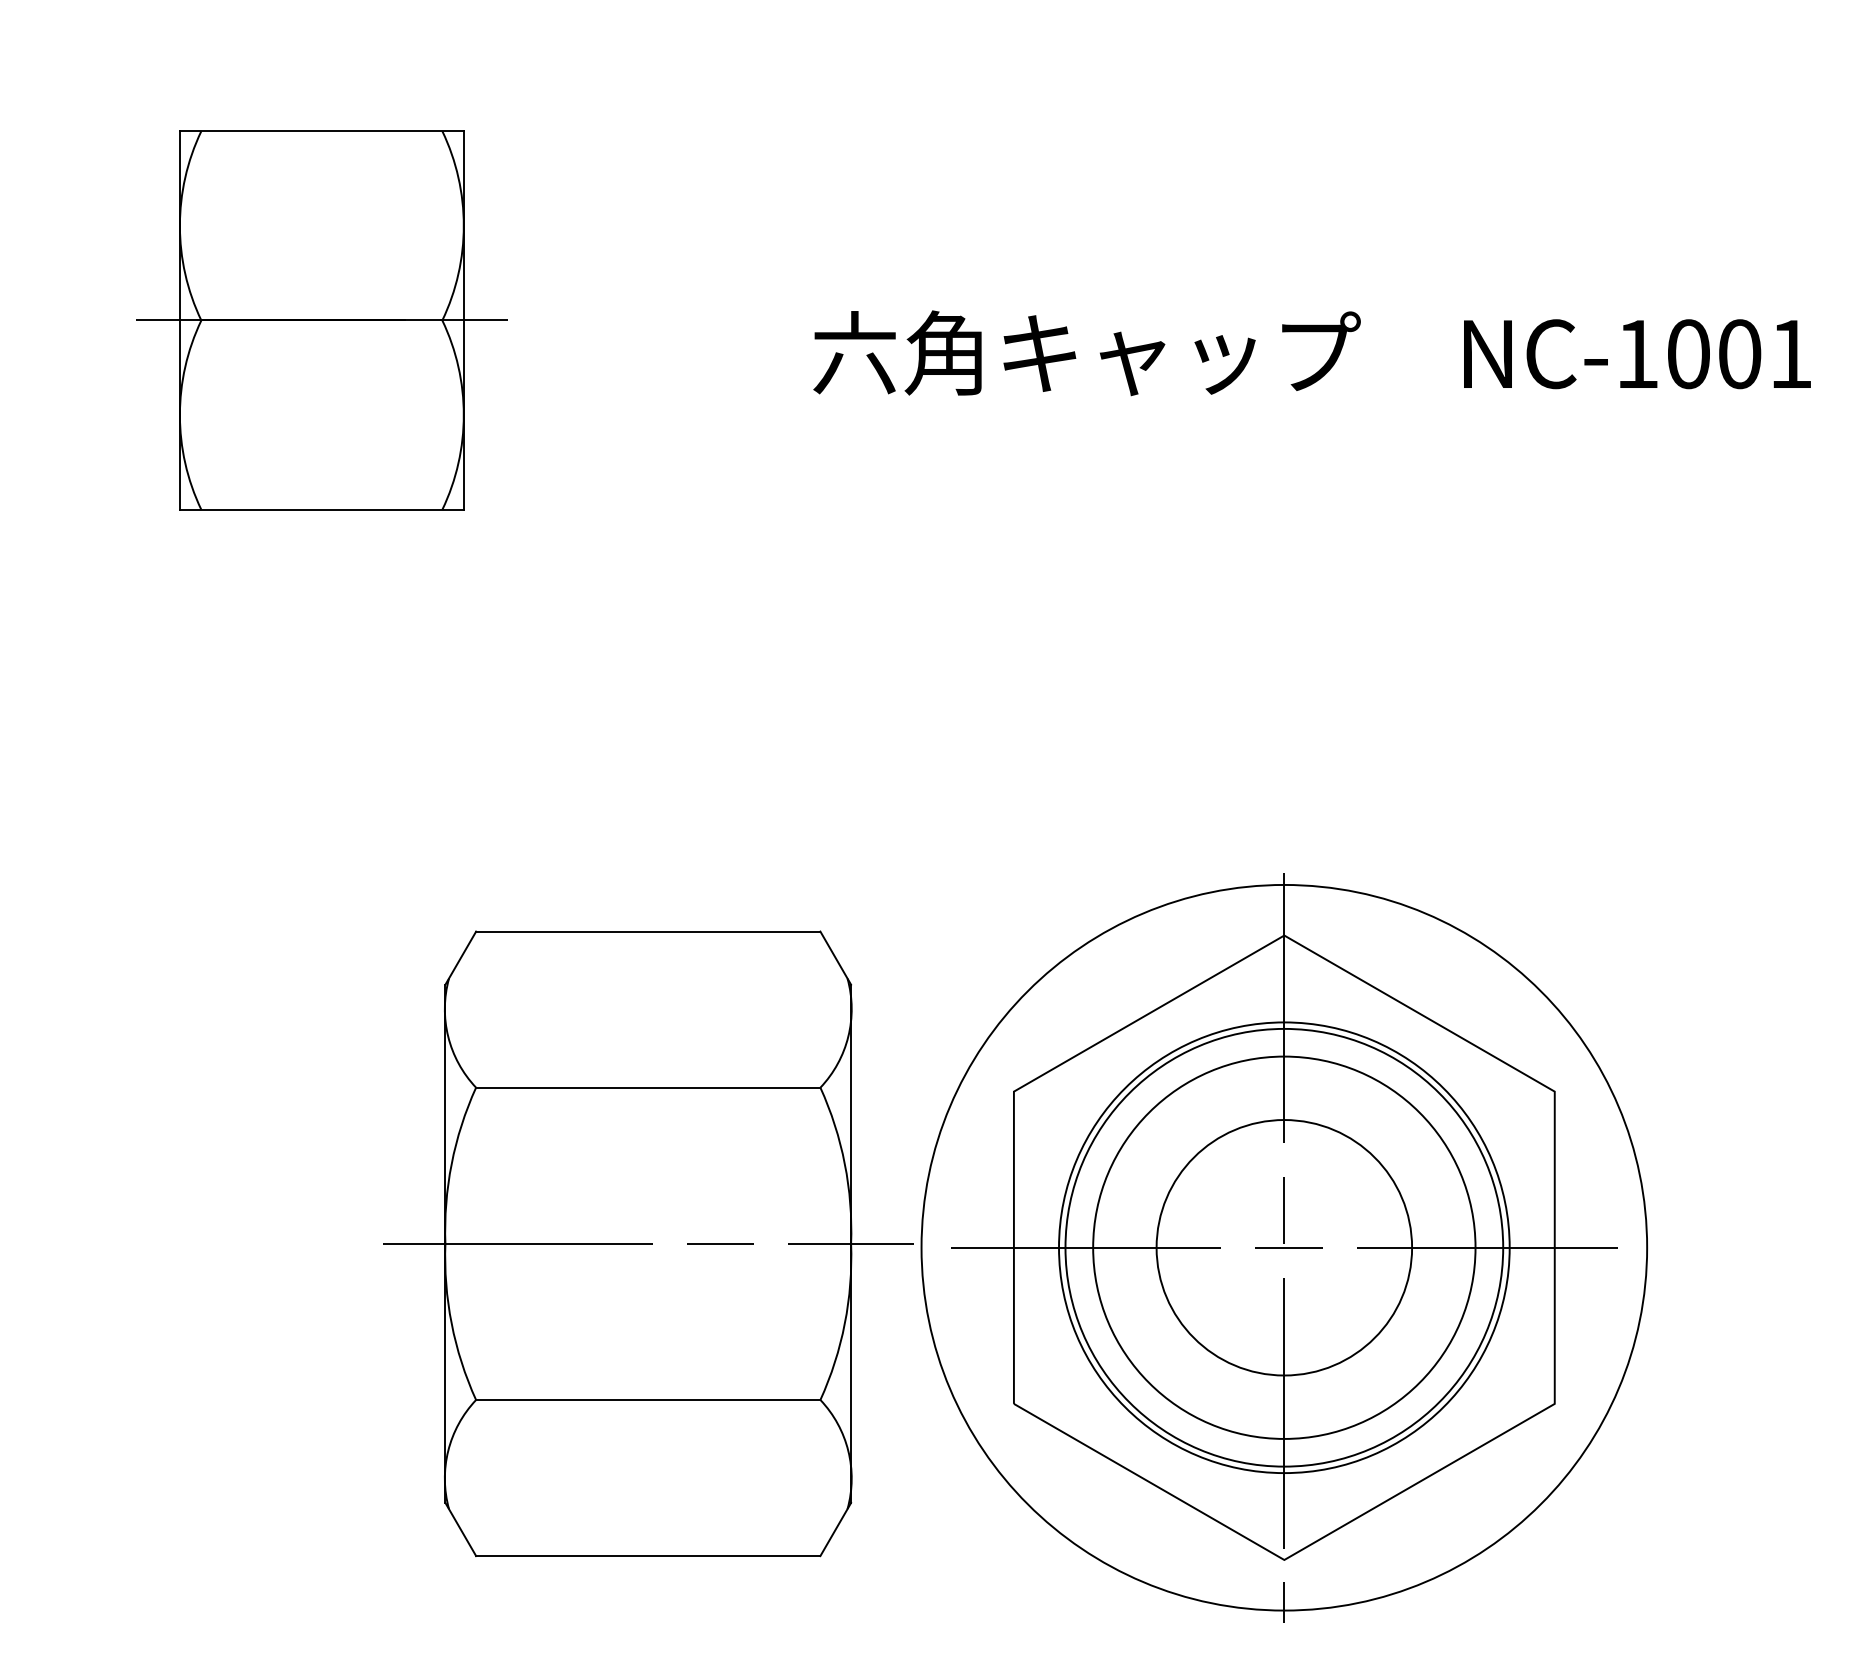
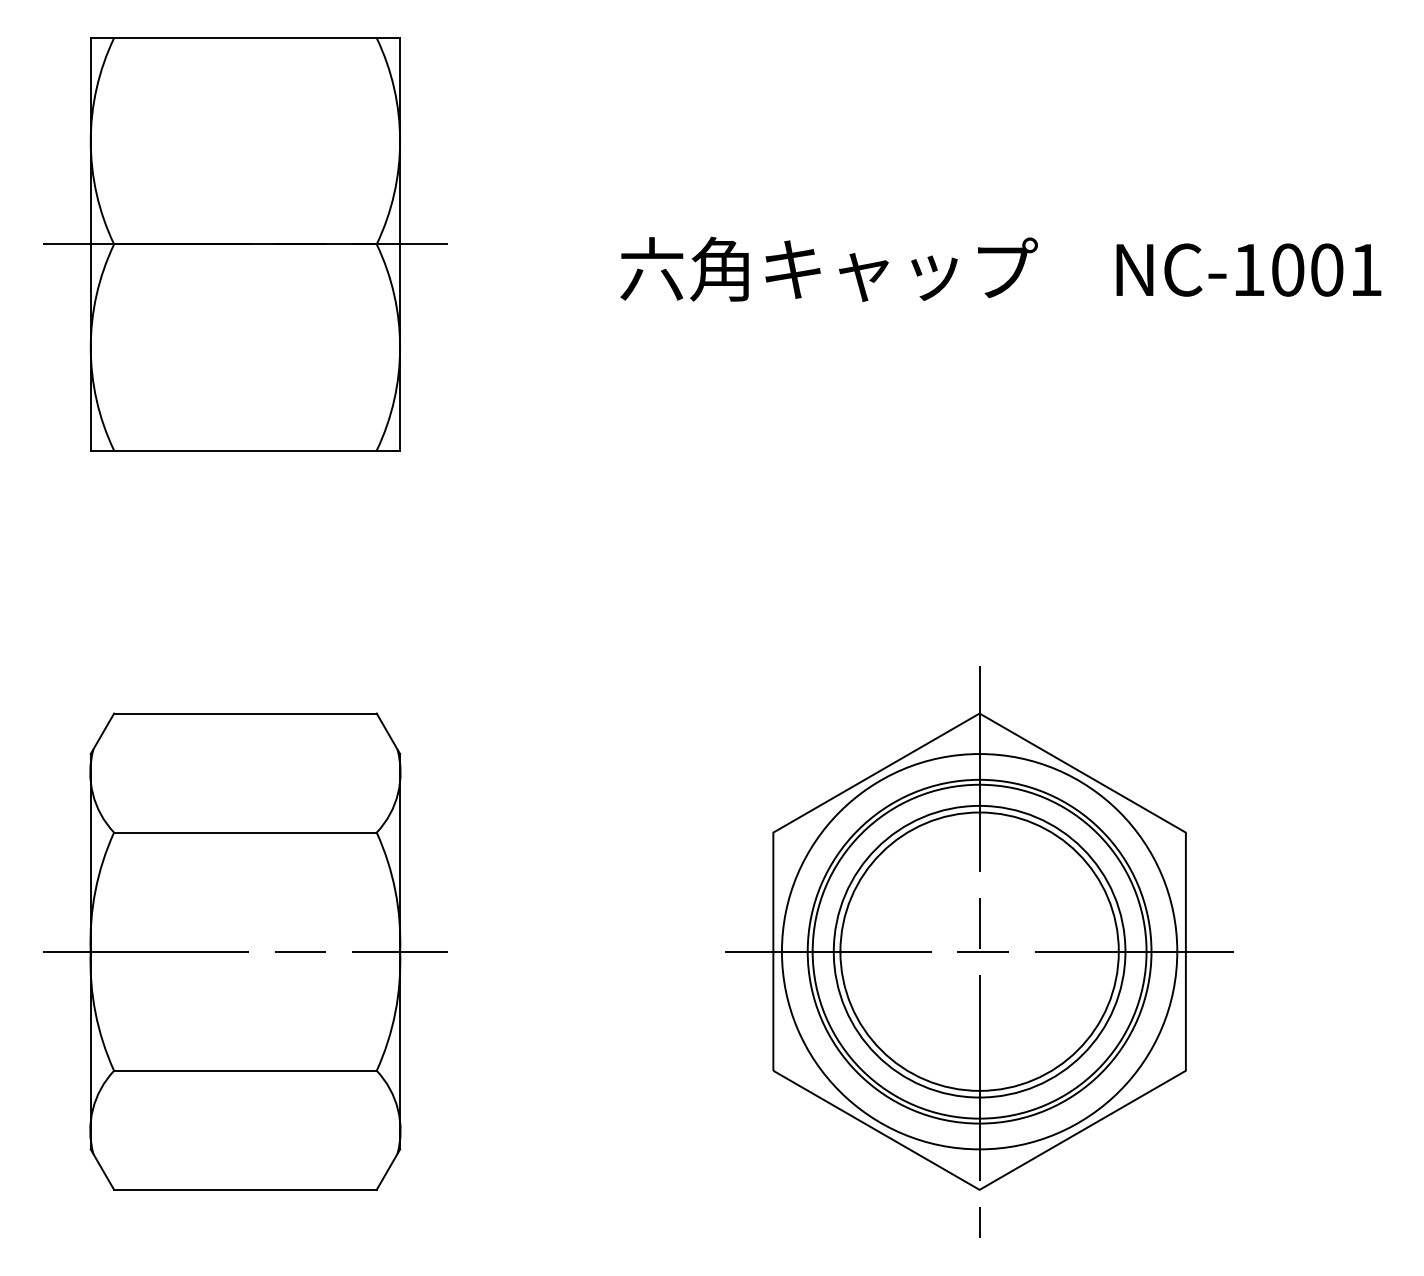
part: (321, 320) -> (245, 244), size x1.43
part: (648, 1243) -> (245, 951), moved
circle: (1284, 1247) -> (979, 951), size x0.71
circle: (1284, 1247) -> (979, 951), size x1.43

